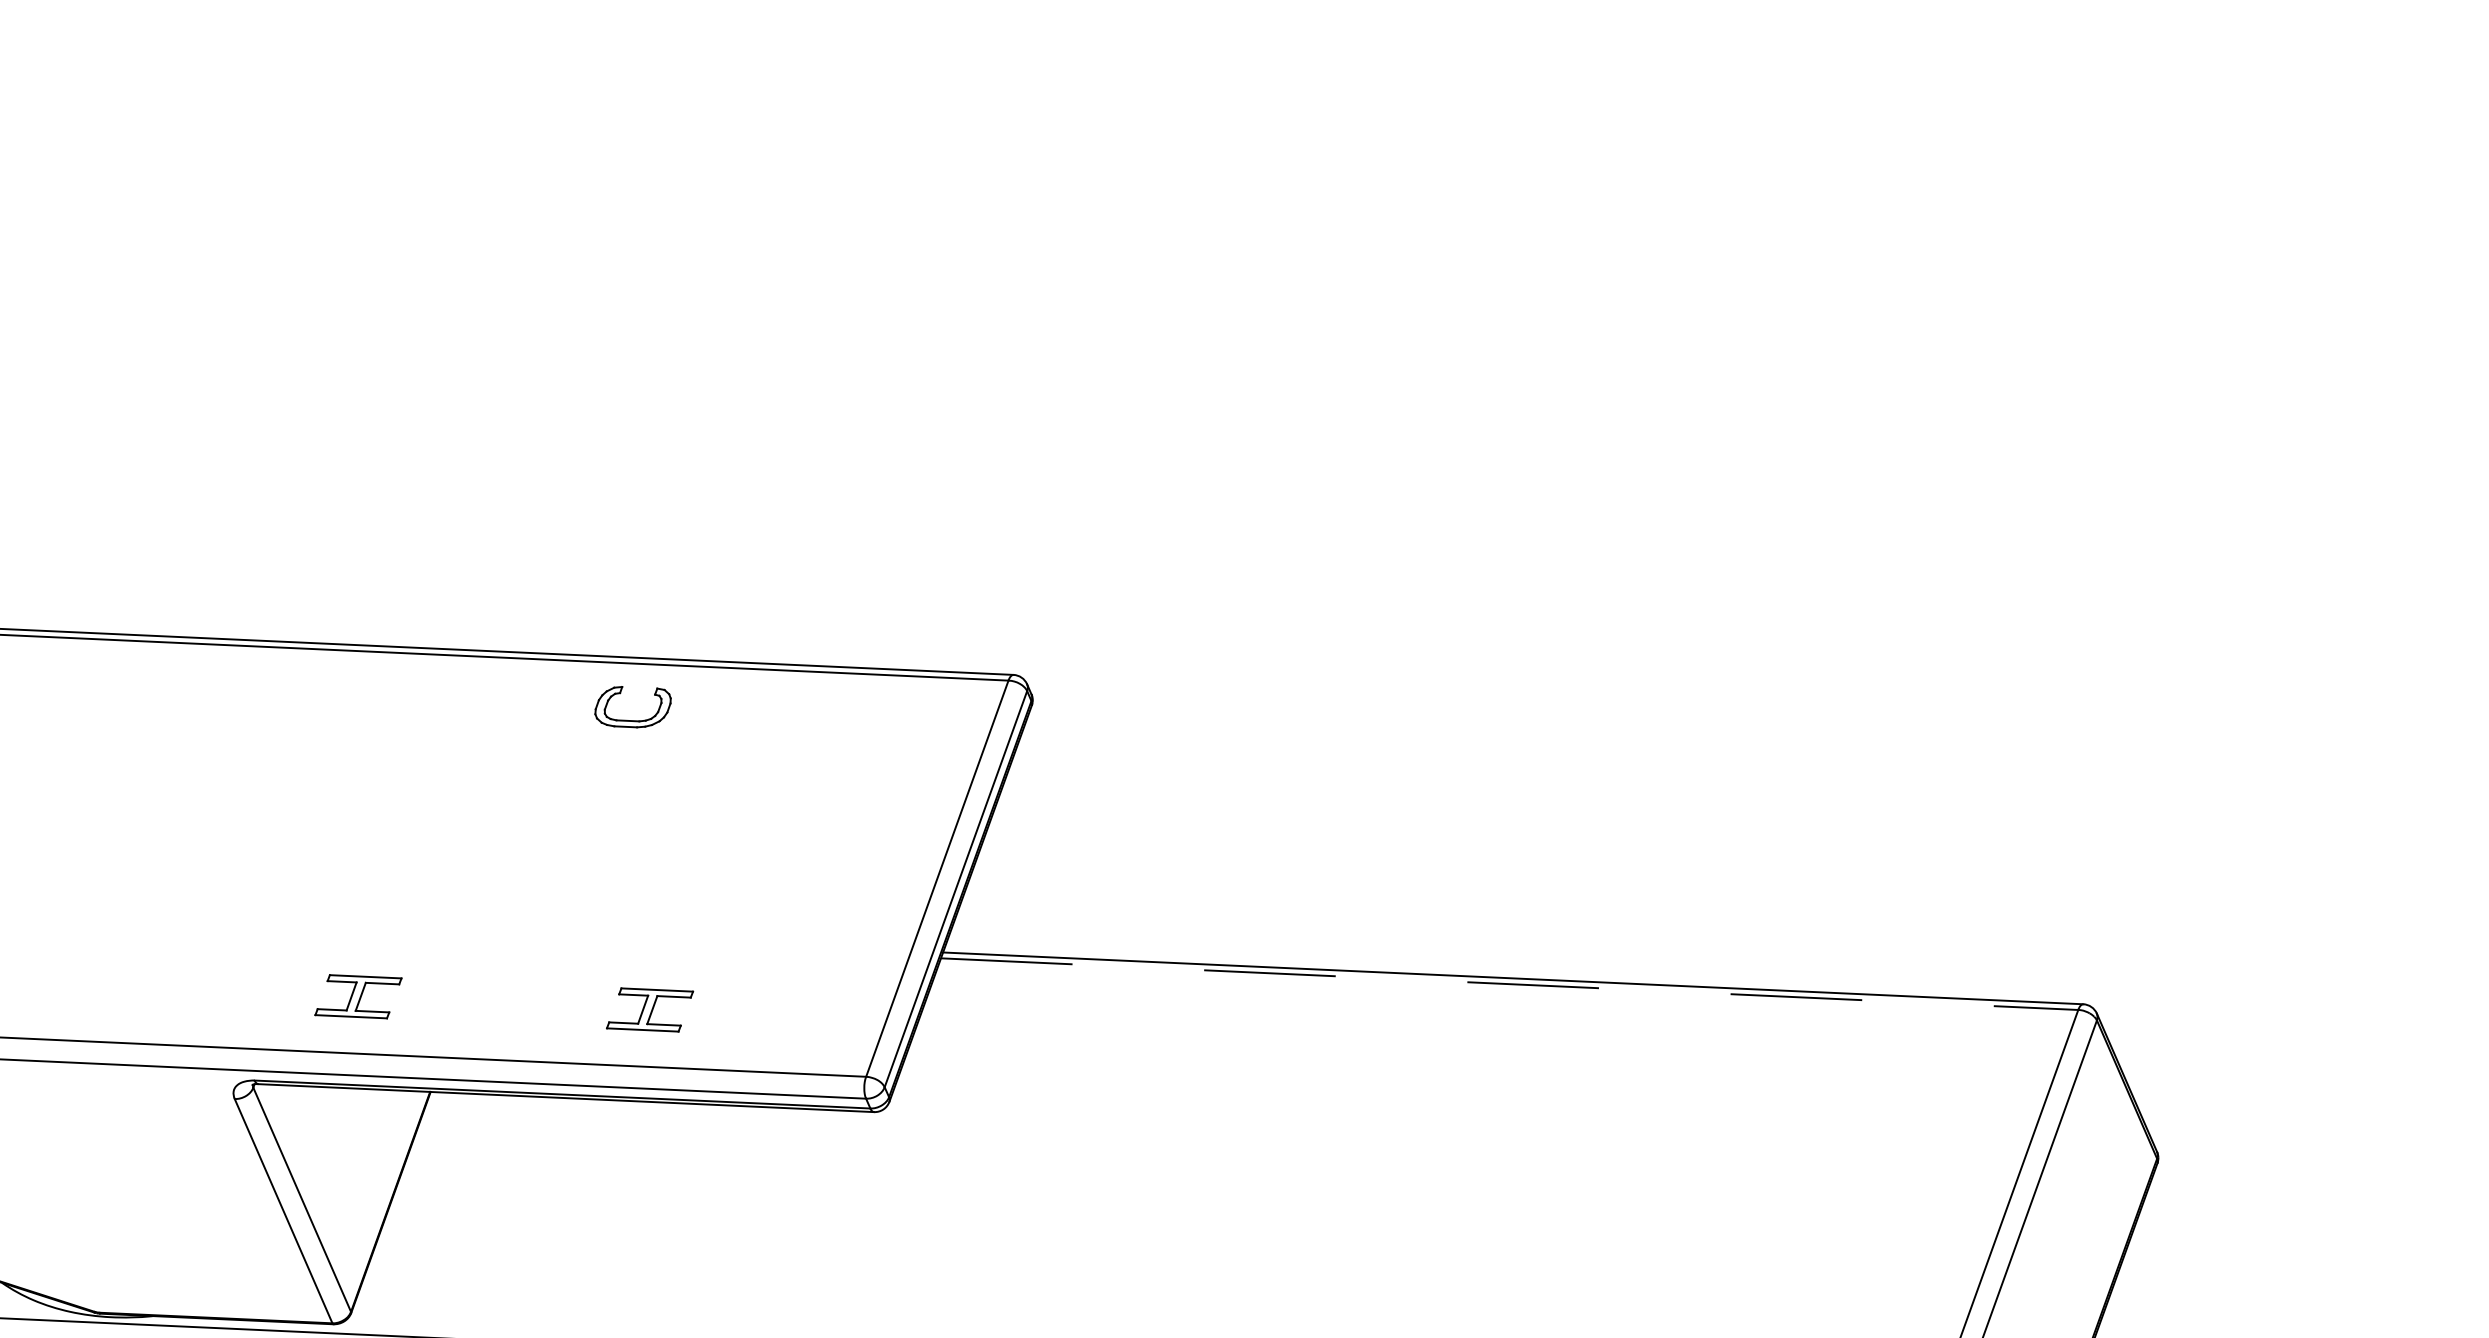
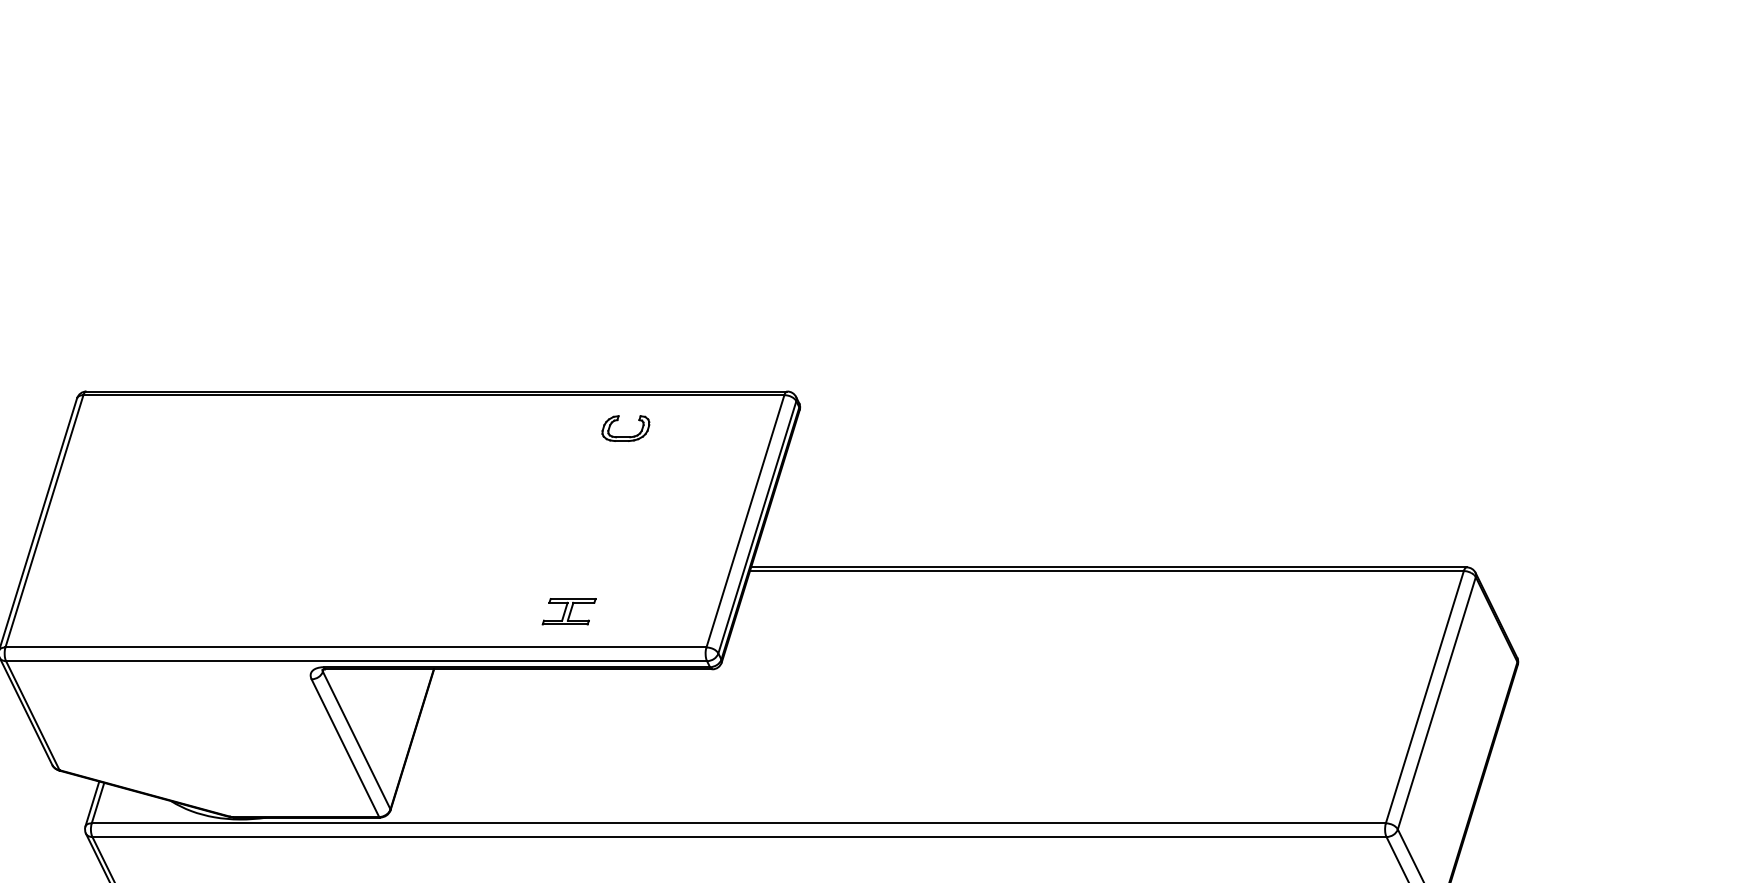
part: (631, 719) -> (625, 436), moved
line: (1508, 984) -> (1106, 571), dashed -> solid
part: (357, 996) -> (385, 611), removed

